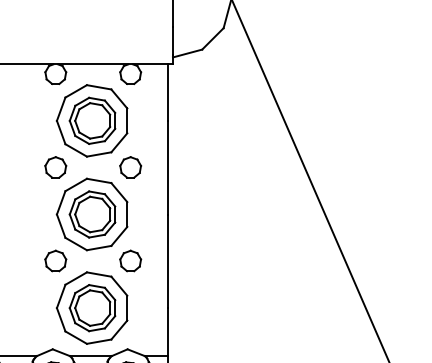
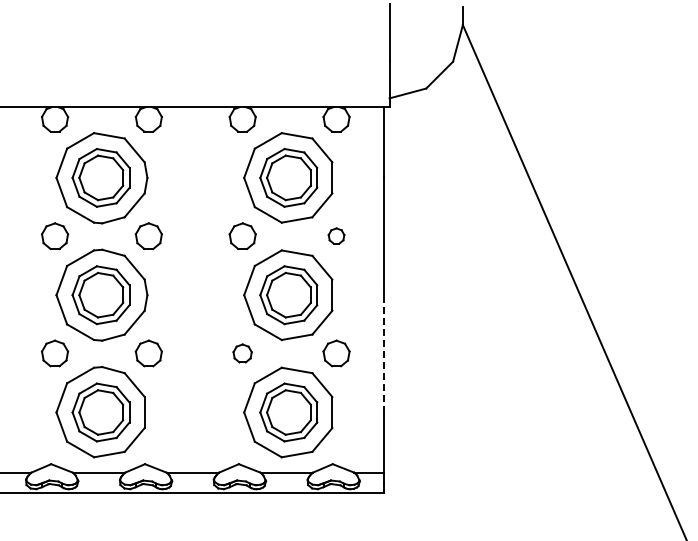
part: (130, 166) -> (336, 235), size x0.6
part: (55, 261) -> (242, 353), size x0.7
line: (168, 261) -> (383, 353), solid -> dashed

